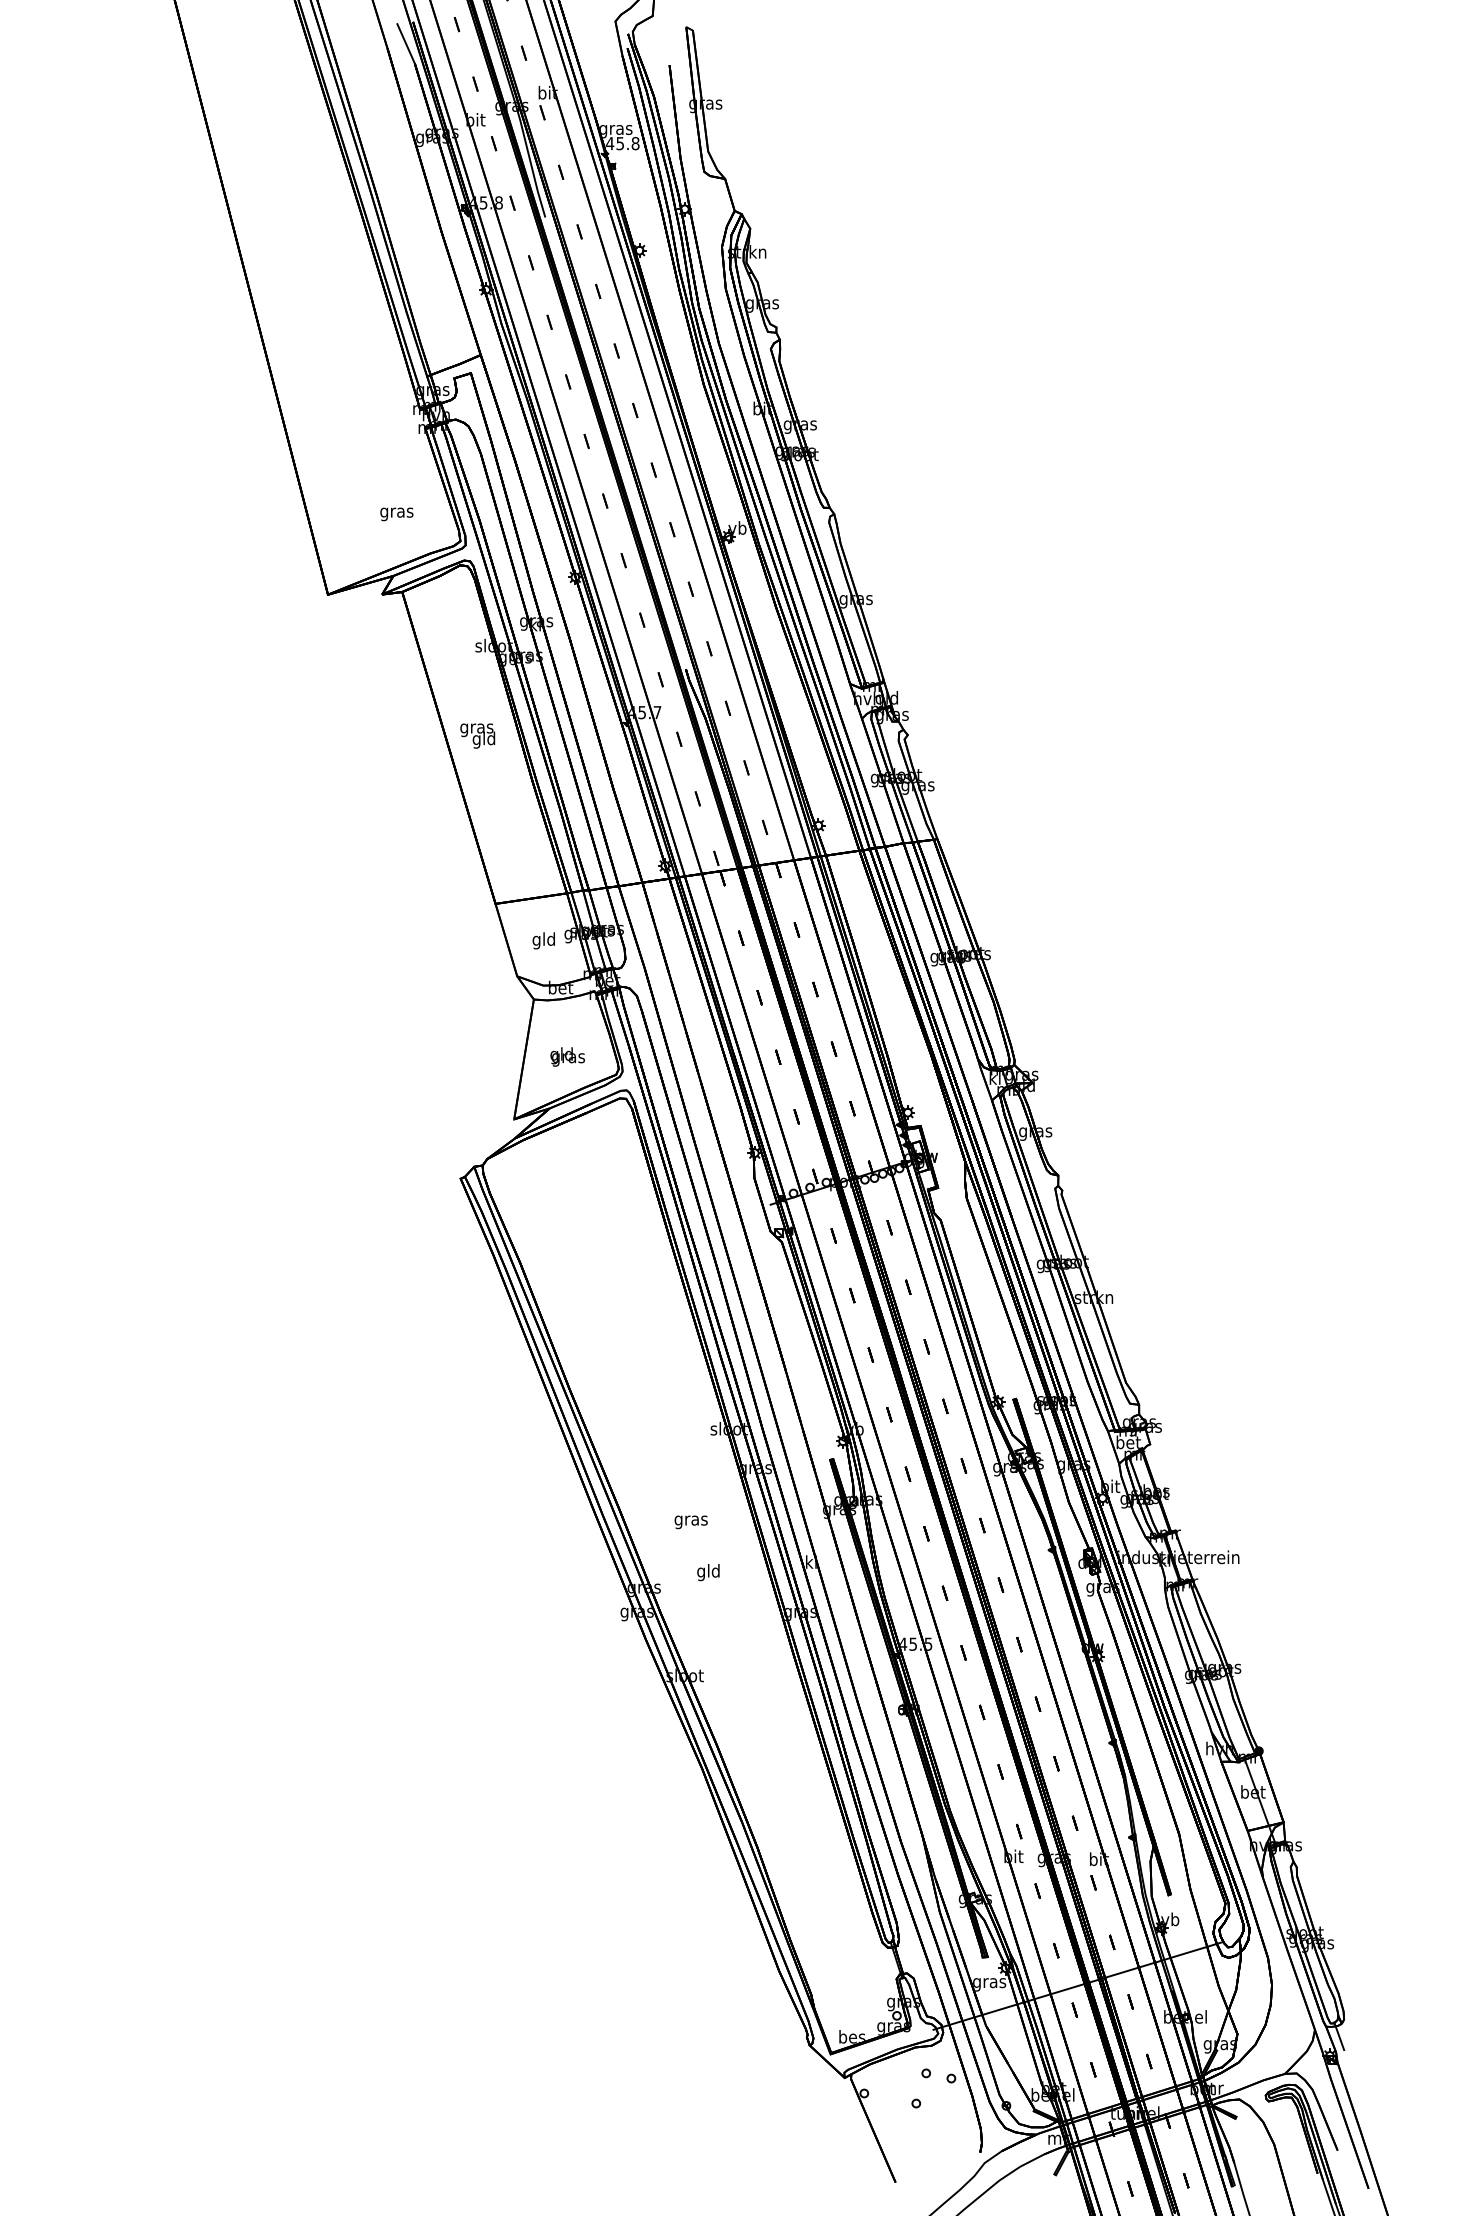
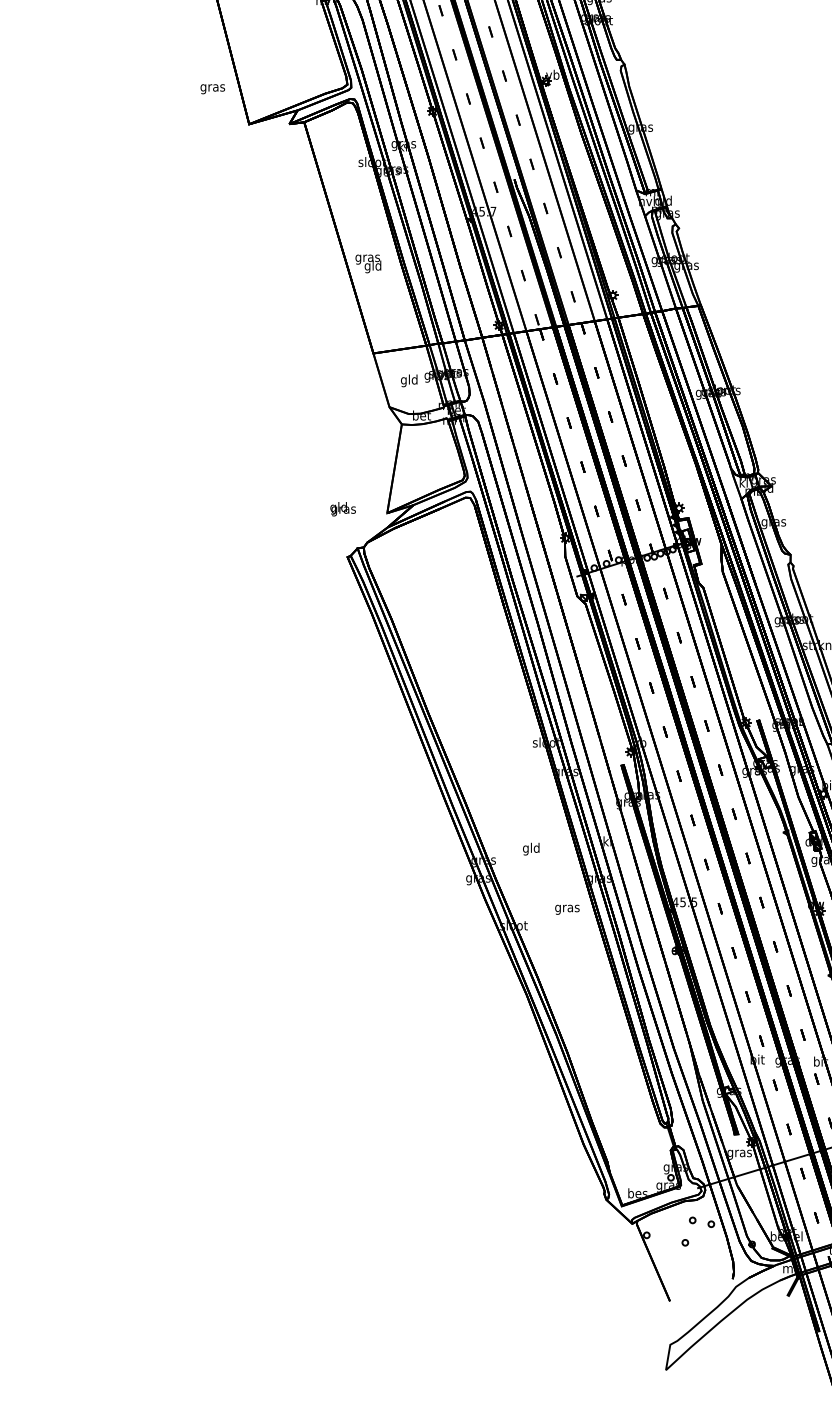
text: (396, 514) -> (212, 89), moved
text: (477, 735) -> (368, 263), moved
text: (567, 1056) -> (343, 508), moved
text: (690, 1522) -> (566, 909), moved

